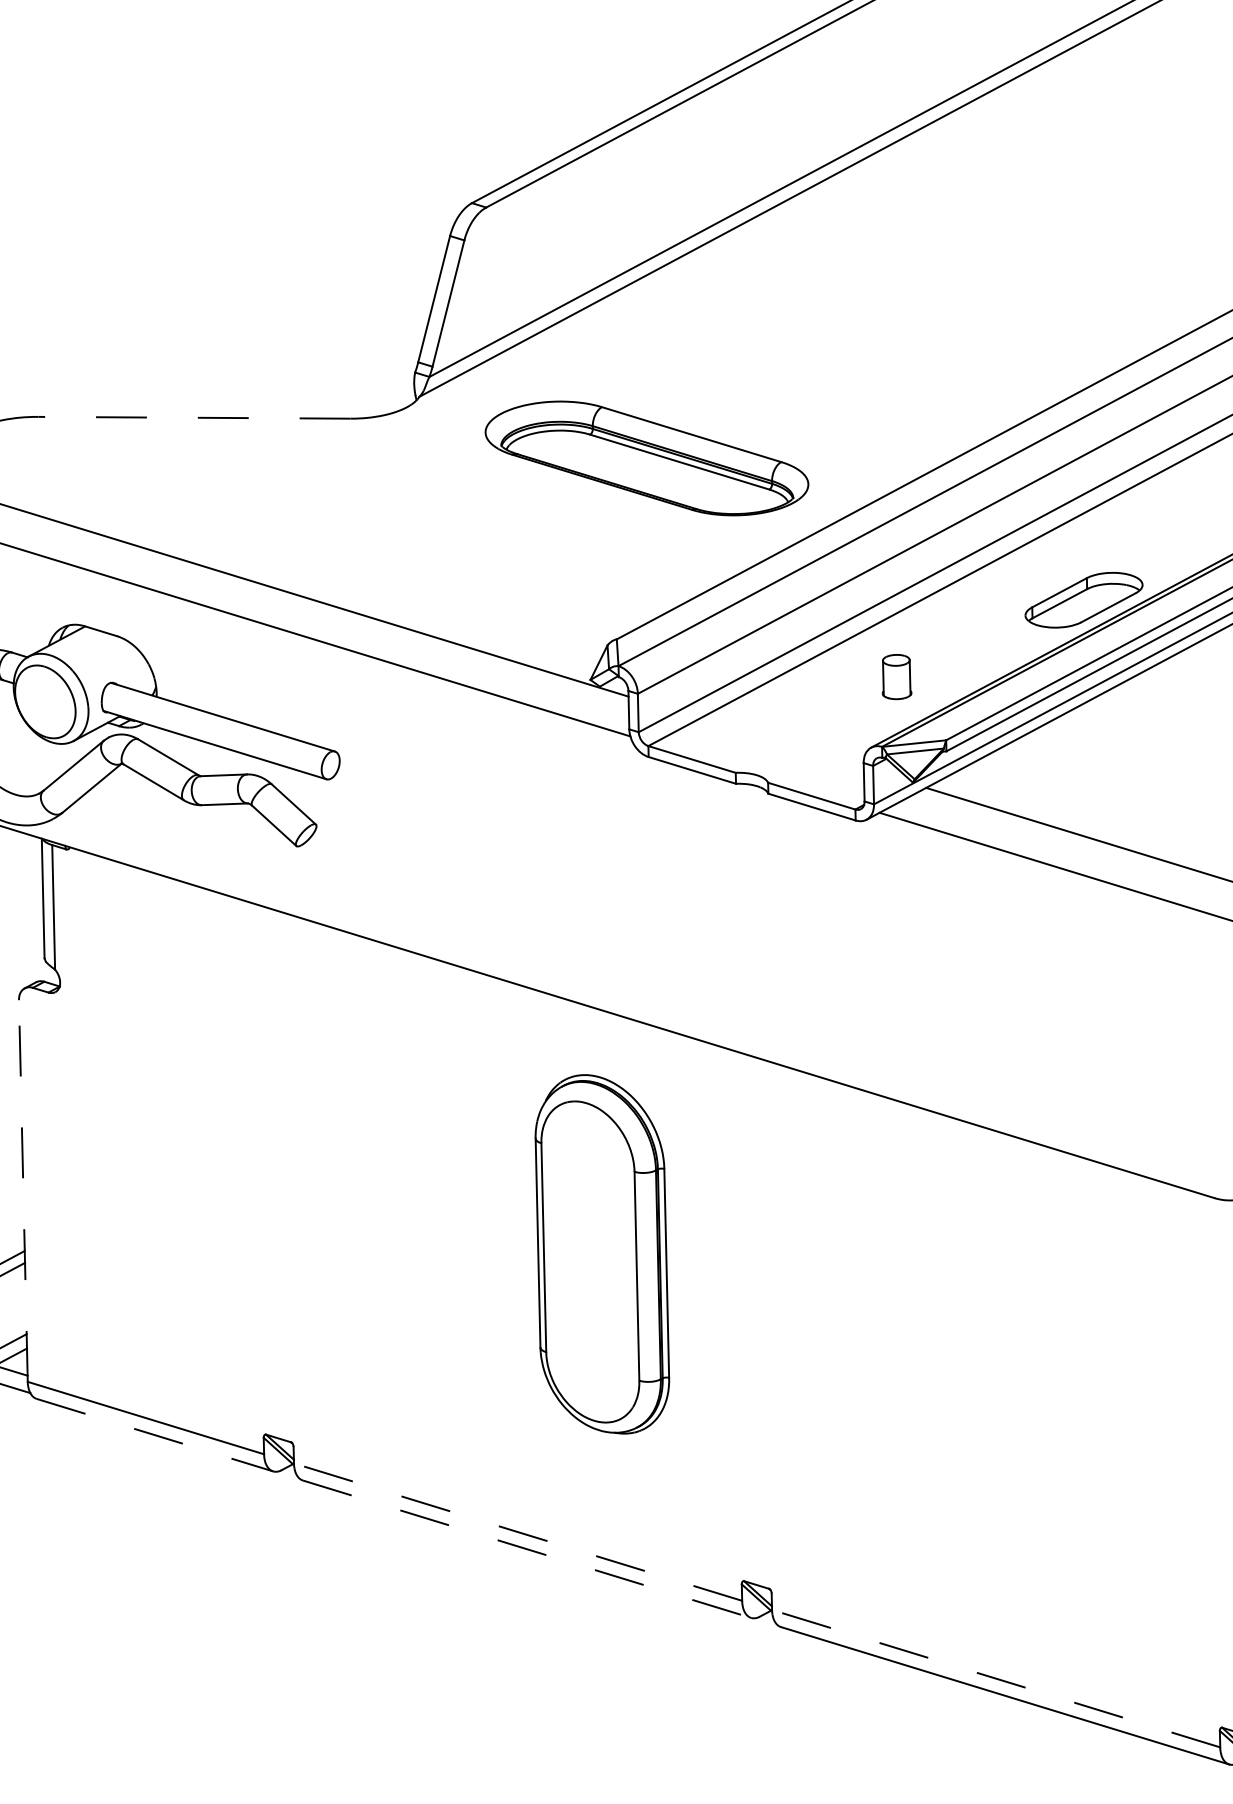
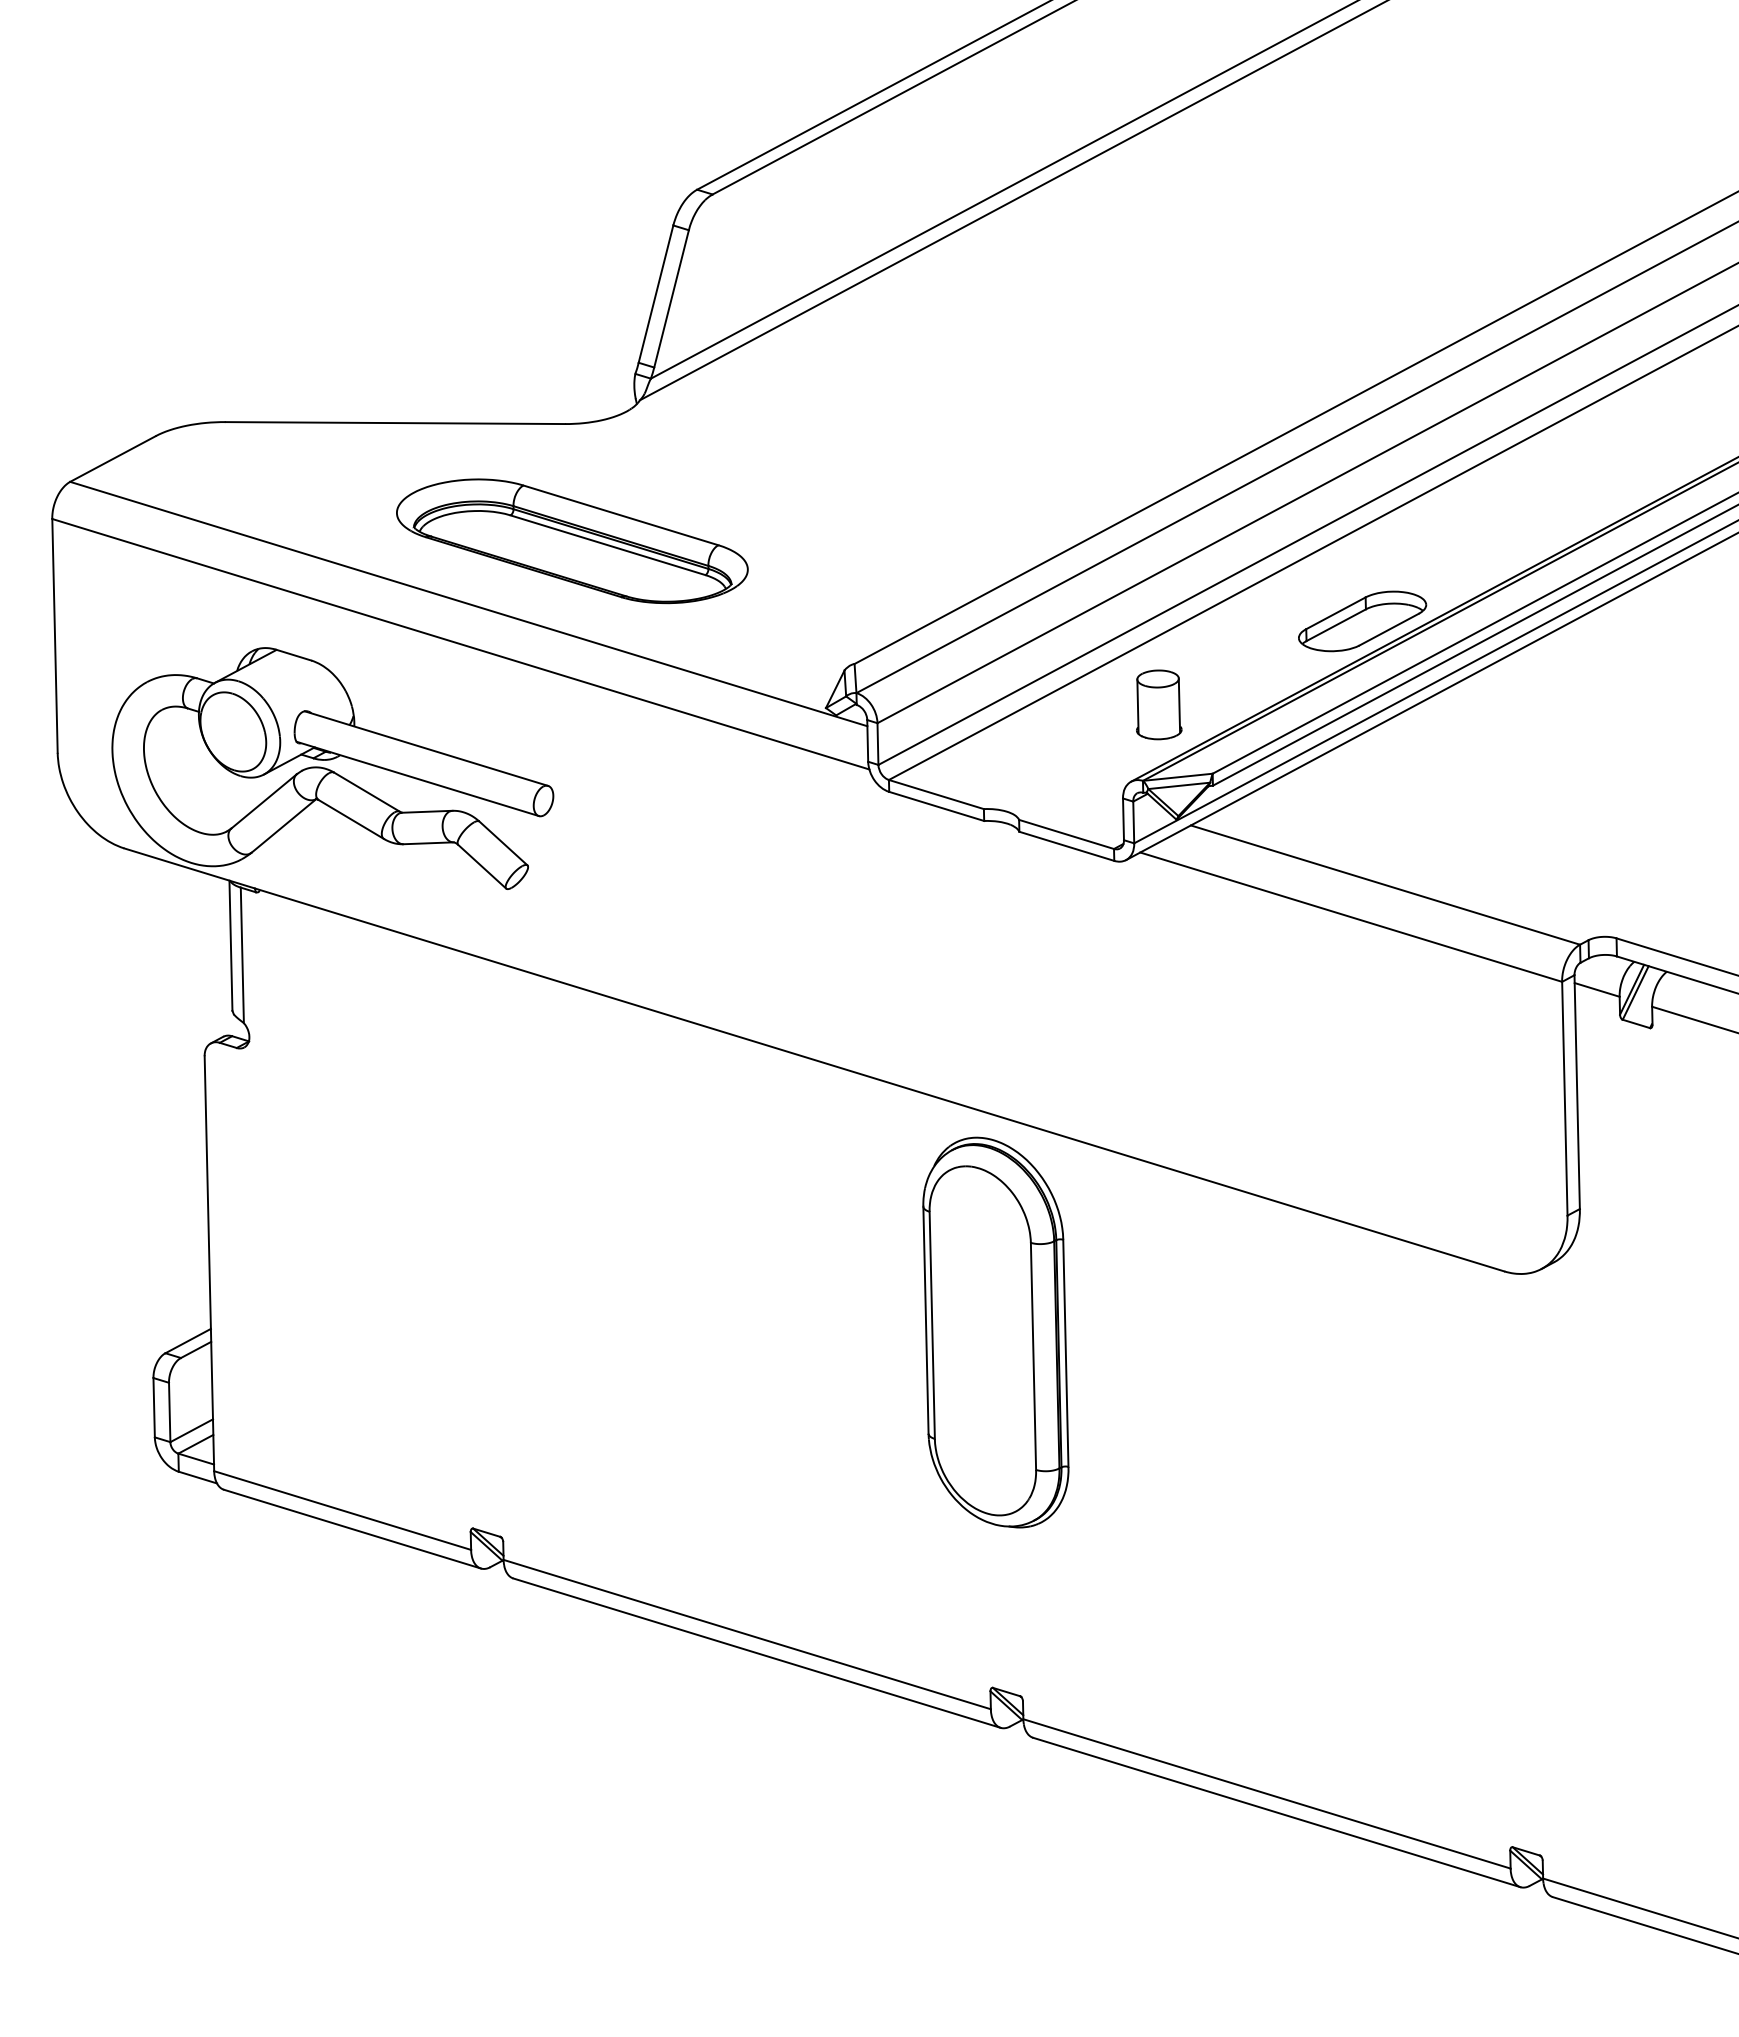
line: (194, 418) -> (395, 423), dashed -> solid
part: (647, 458) -> (572, 541), moved
part: (897, 676) -> (1159, 704), size x1.43
line: (23, 1190) -> (209, 1263), dashed -> solid
part: (602, 1254) -> (995, 1332), moved
line: (154, 1435) -> (352, 1529), dashed -> solid
line: (518, 1532) -> (747, 1634), dashed -> solid
line: (527, 1549) -> (757, 1653), dashed -> solid
line: (996, 1678) -> (1267, 1793), dashed -> solid

